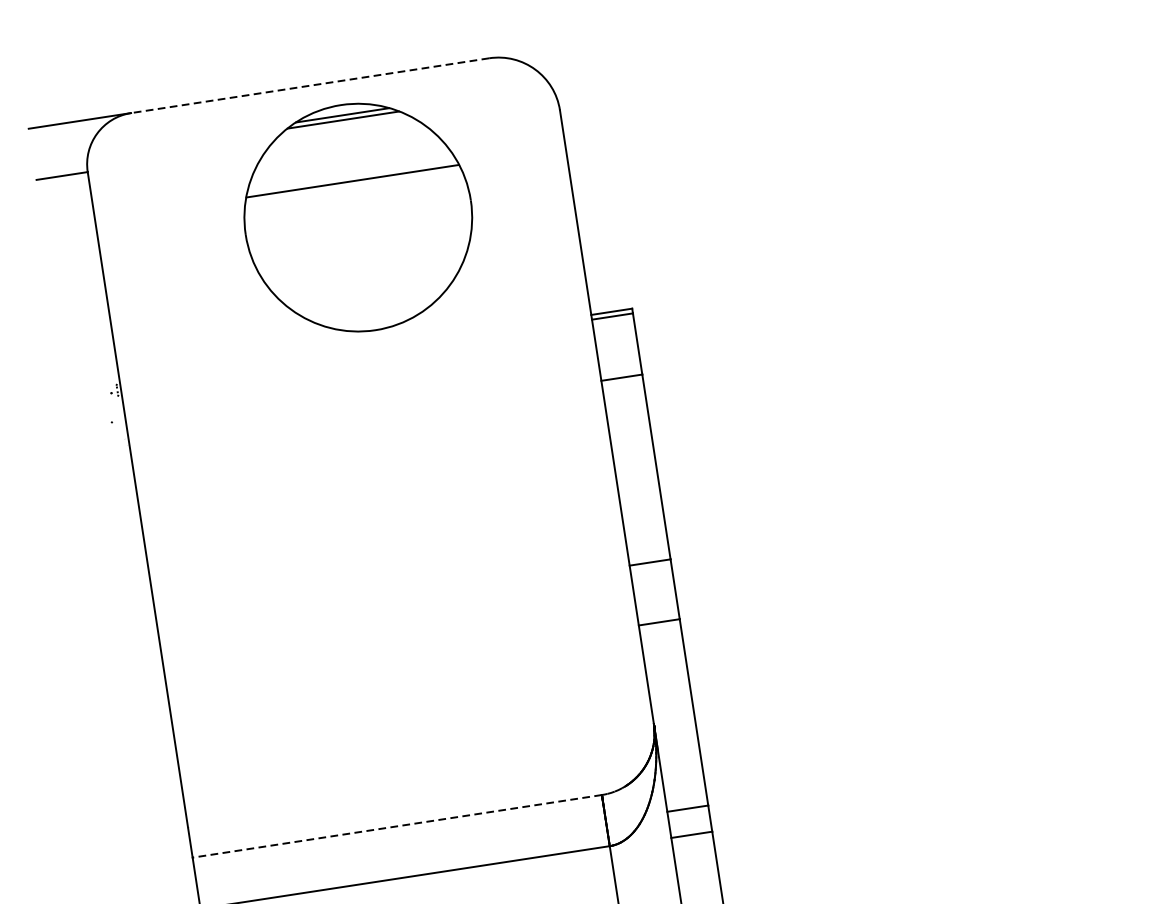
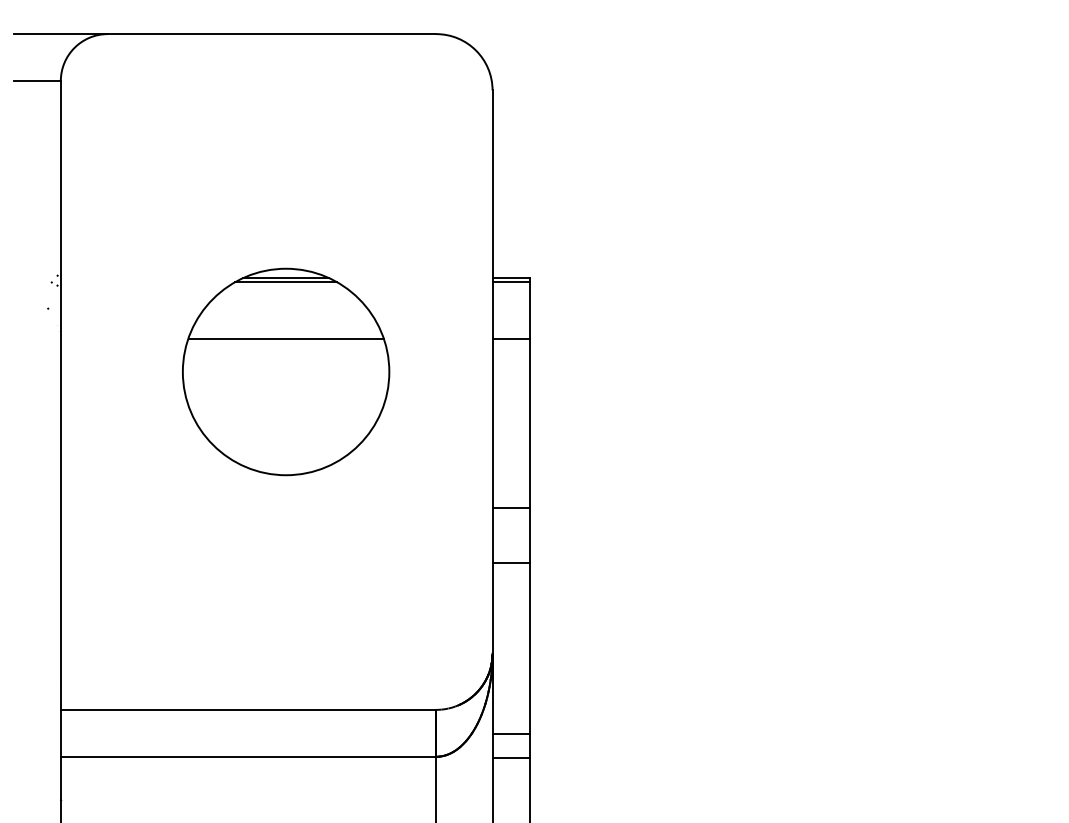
line: (309, 86) -> (271, 34), dashed -> solid
part: (358, 217) -> (286, 371), moved
line: (397, 825) -> (248, 709), dashed -> solid

